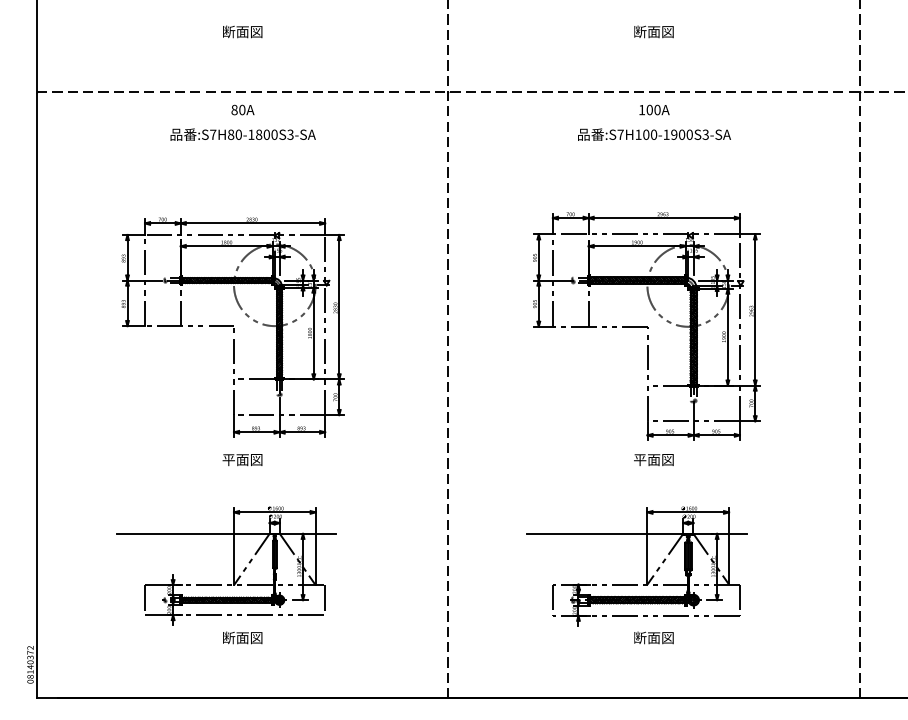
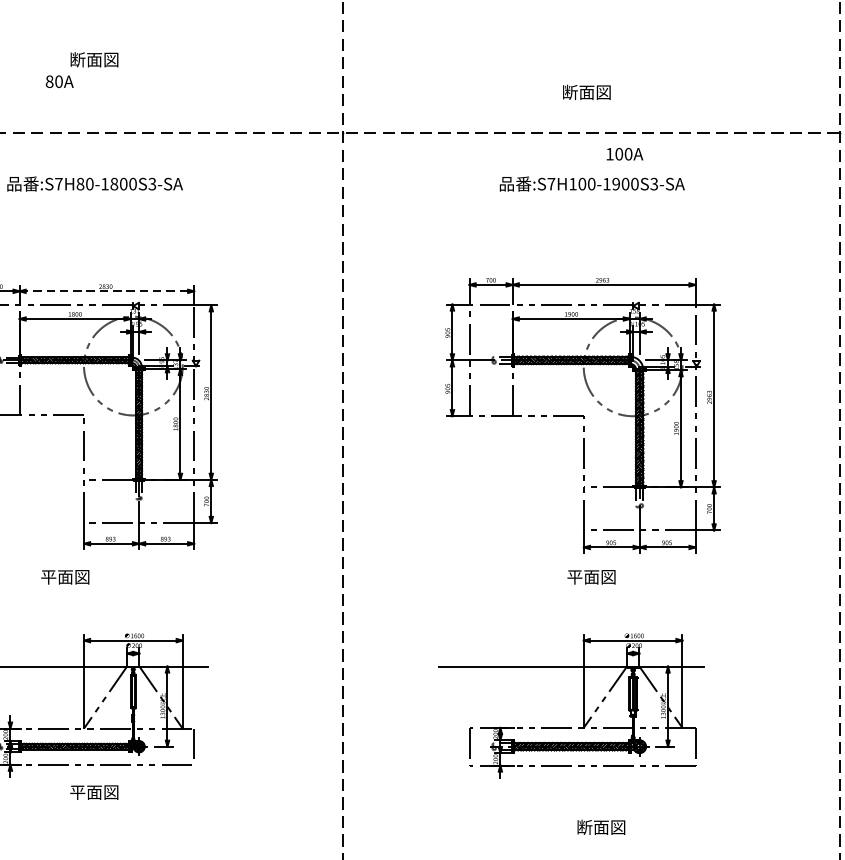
text: (653, 31) -> (586, 91), moved
text: (242, 109) -> (59, 81), moved
text: (654, 109) -> (624, 153), moved
line: (252, 223) -> (106, 291), solid -> dashed
text: (242, 460) -> (65, 577), moved
text: (228, 637) -> (77, 791), 断面図 -> 平面図
text: (653, 637) -> (600, 826), moved

